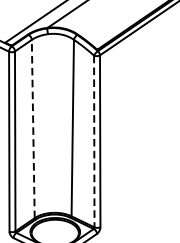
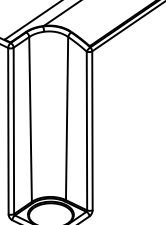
line: (33, 127) -> (30, 118), dashed -> solid
line: (93, 142) -> (86, 131), dashed -> solid

